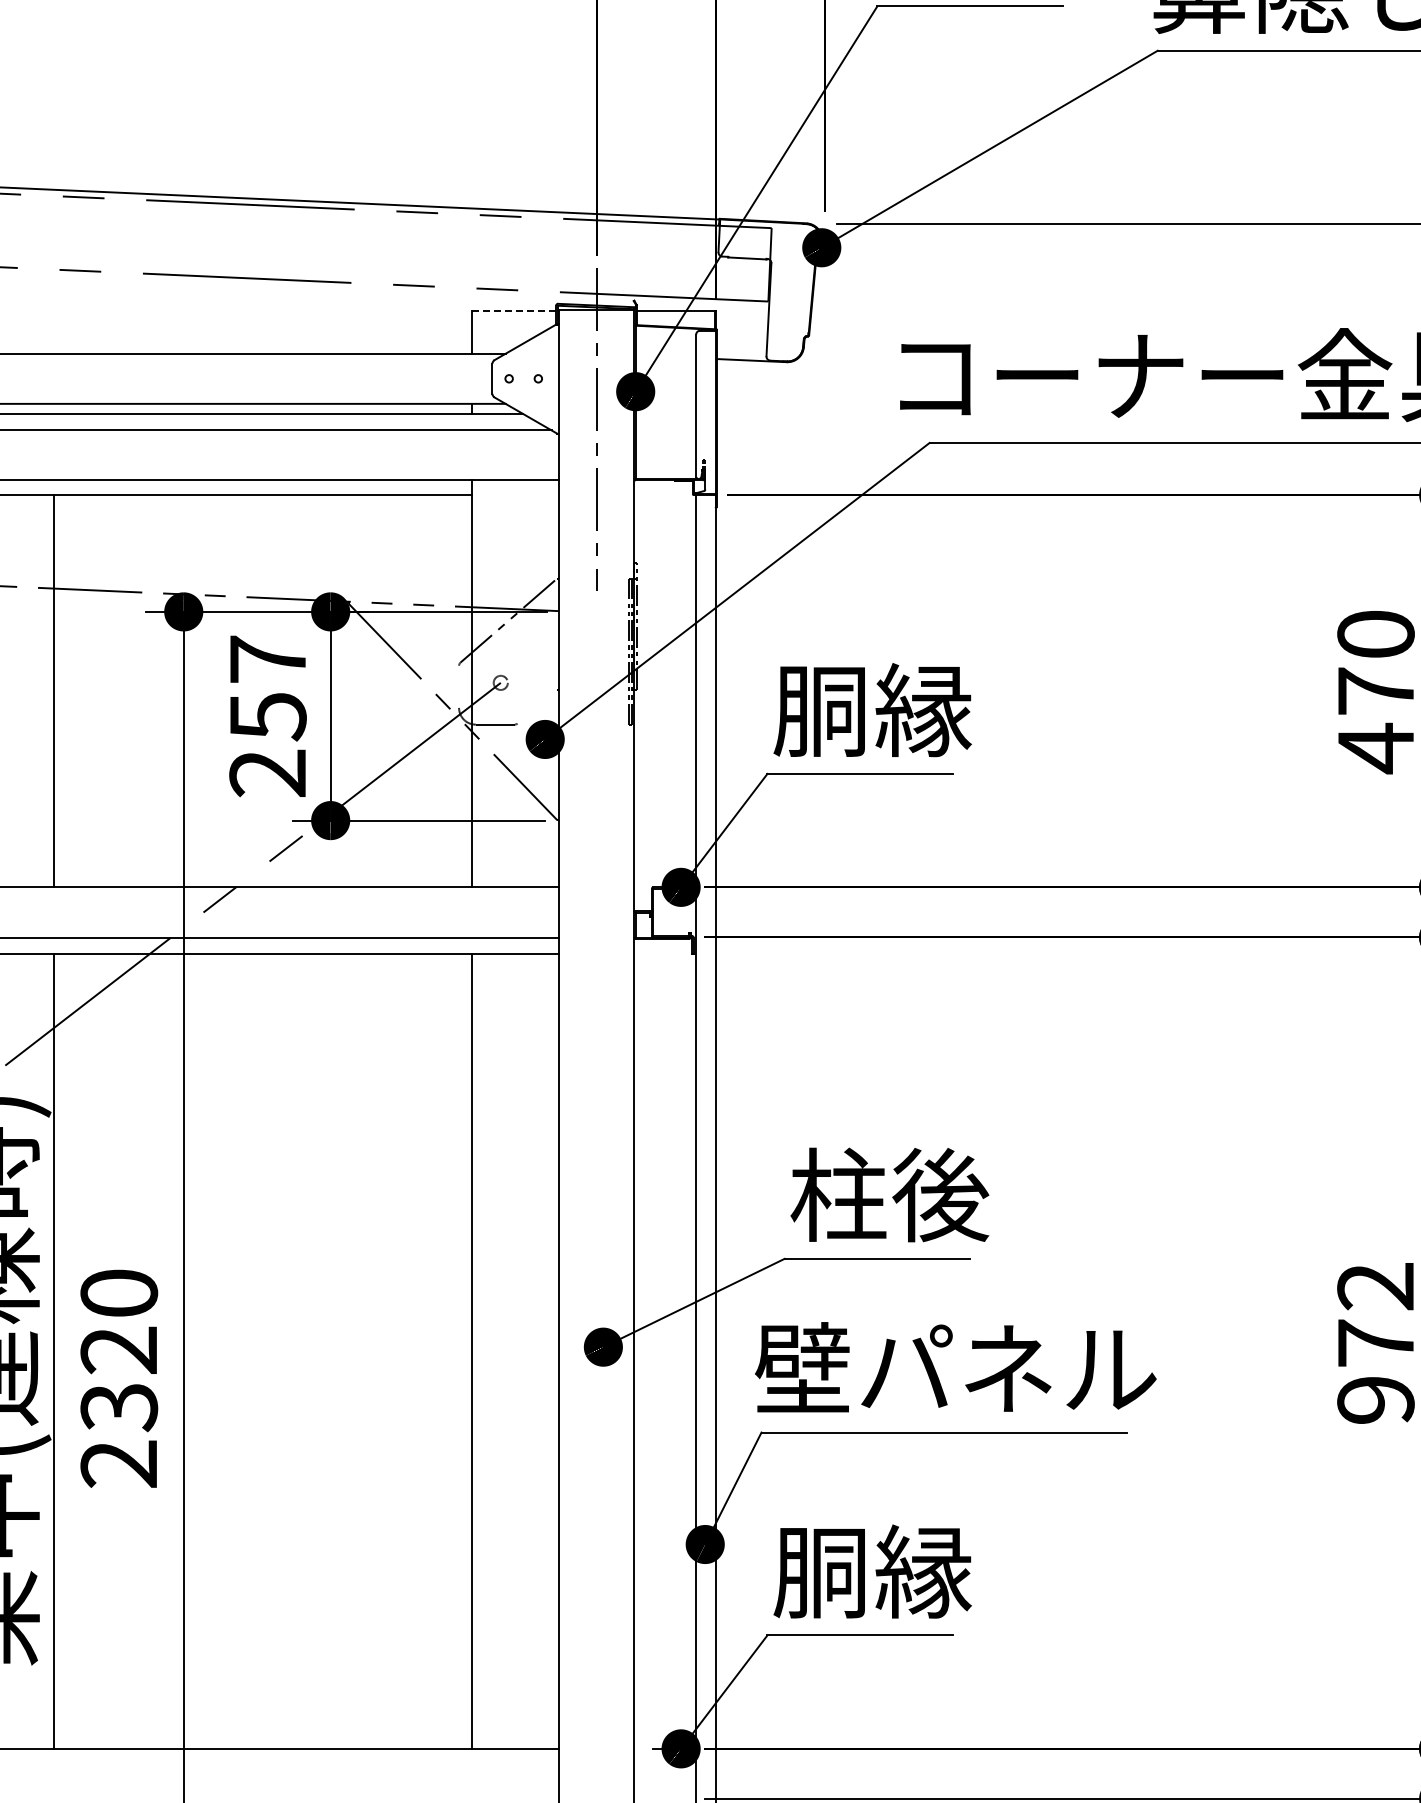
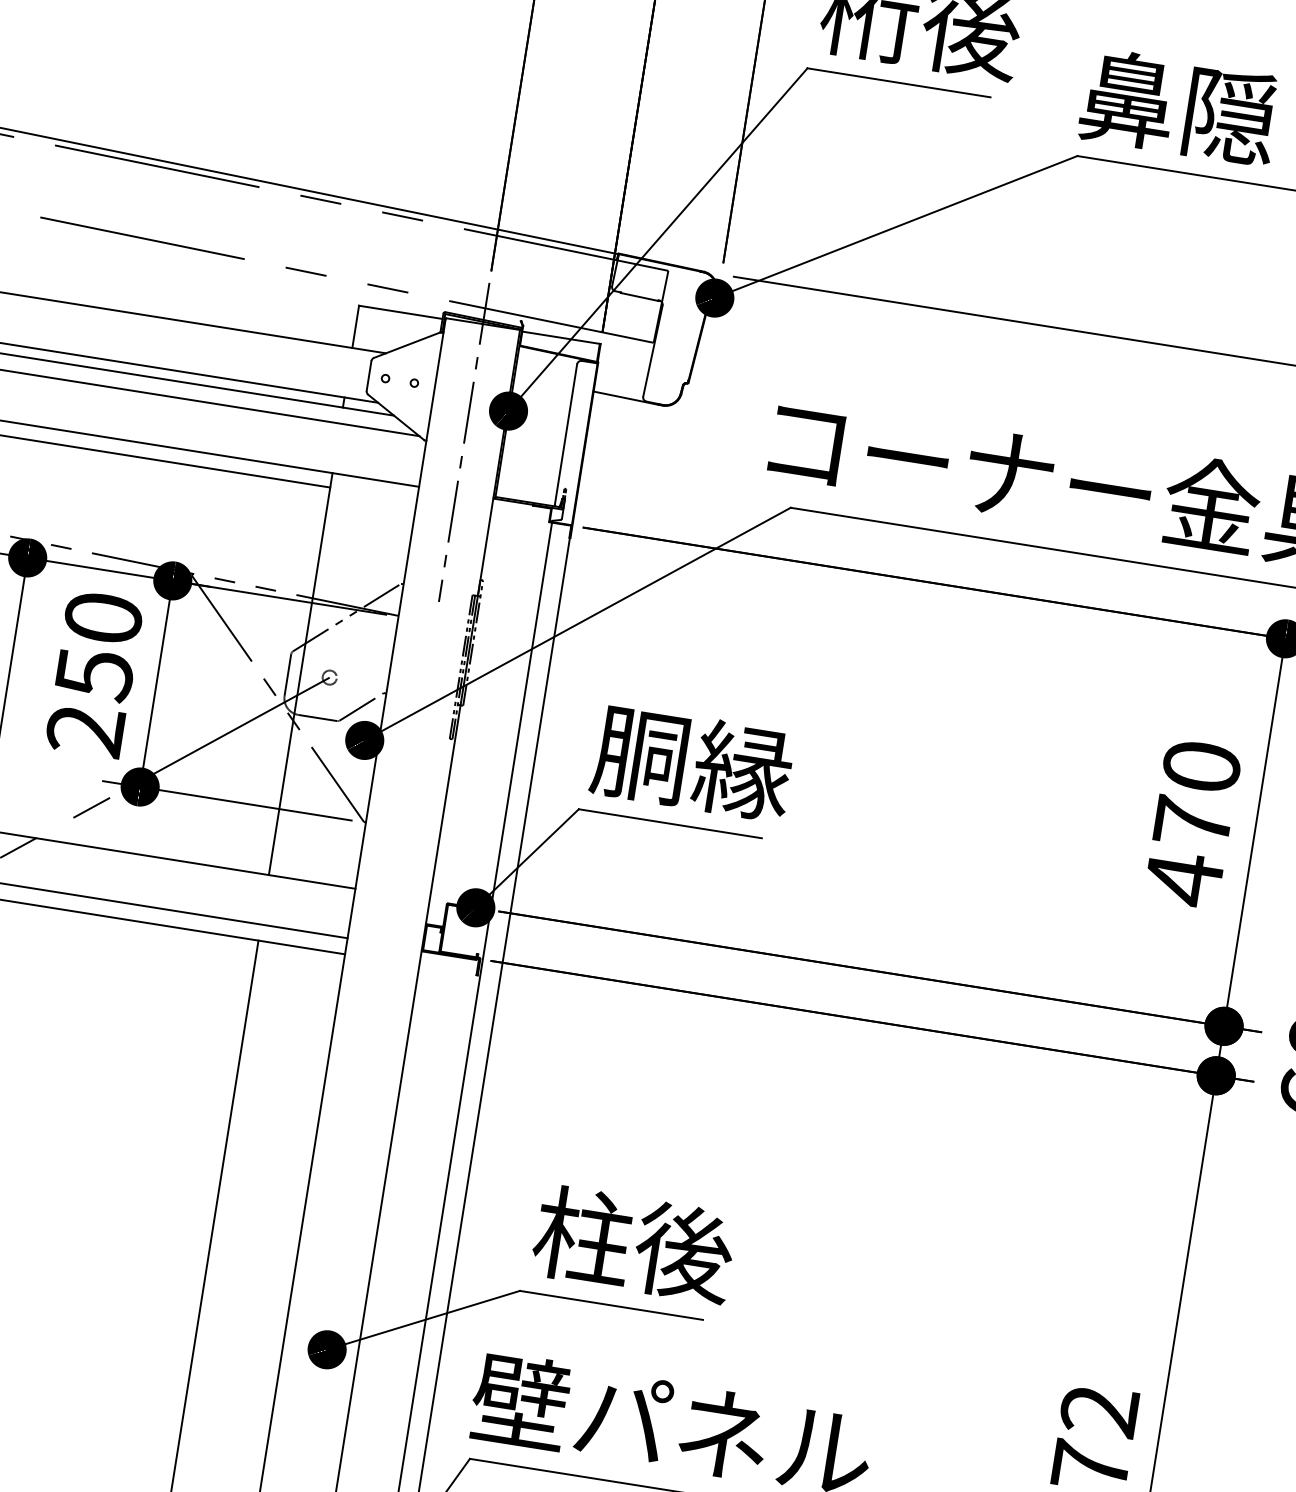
line: (513, 311) -> (400, 312), dashed -> solid
text: (267, 658) -> (103, 617), 257 -> 250
line: (459, 686) -> (288, 674), added
line: (536, 706) -> (361, 706), added

